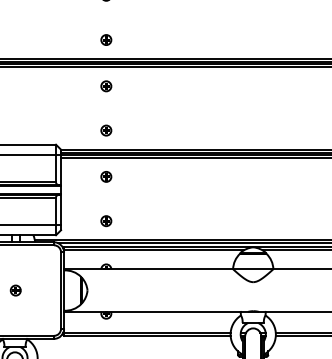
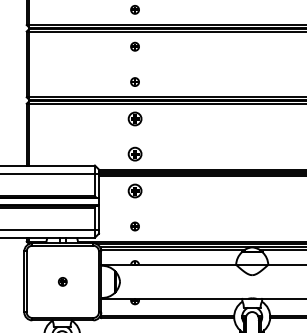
part: (105, 85) -> (134, 118), size x1.6
part: (105, 130) -> (134, 154), size x1.6
part: (105, 177) -> (134, 191), size x1.6

